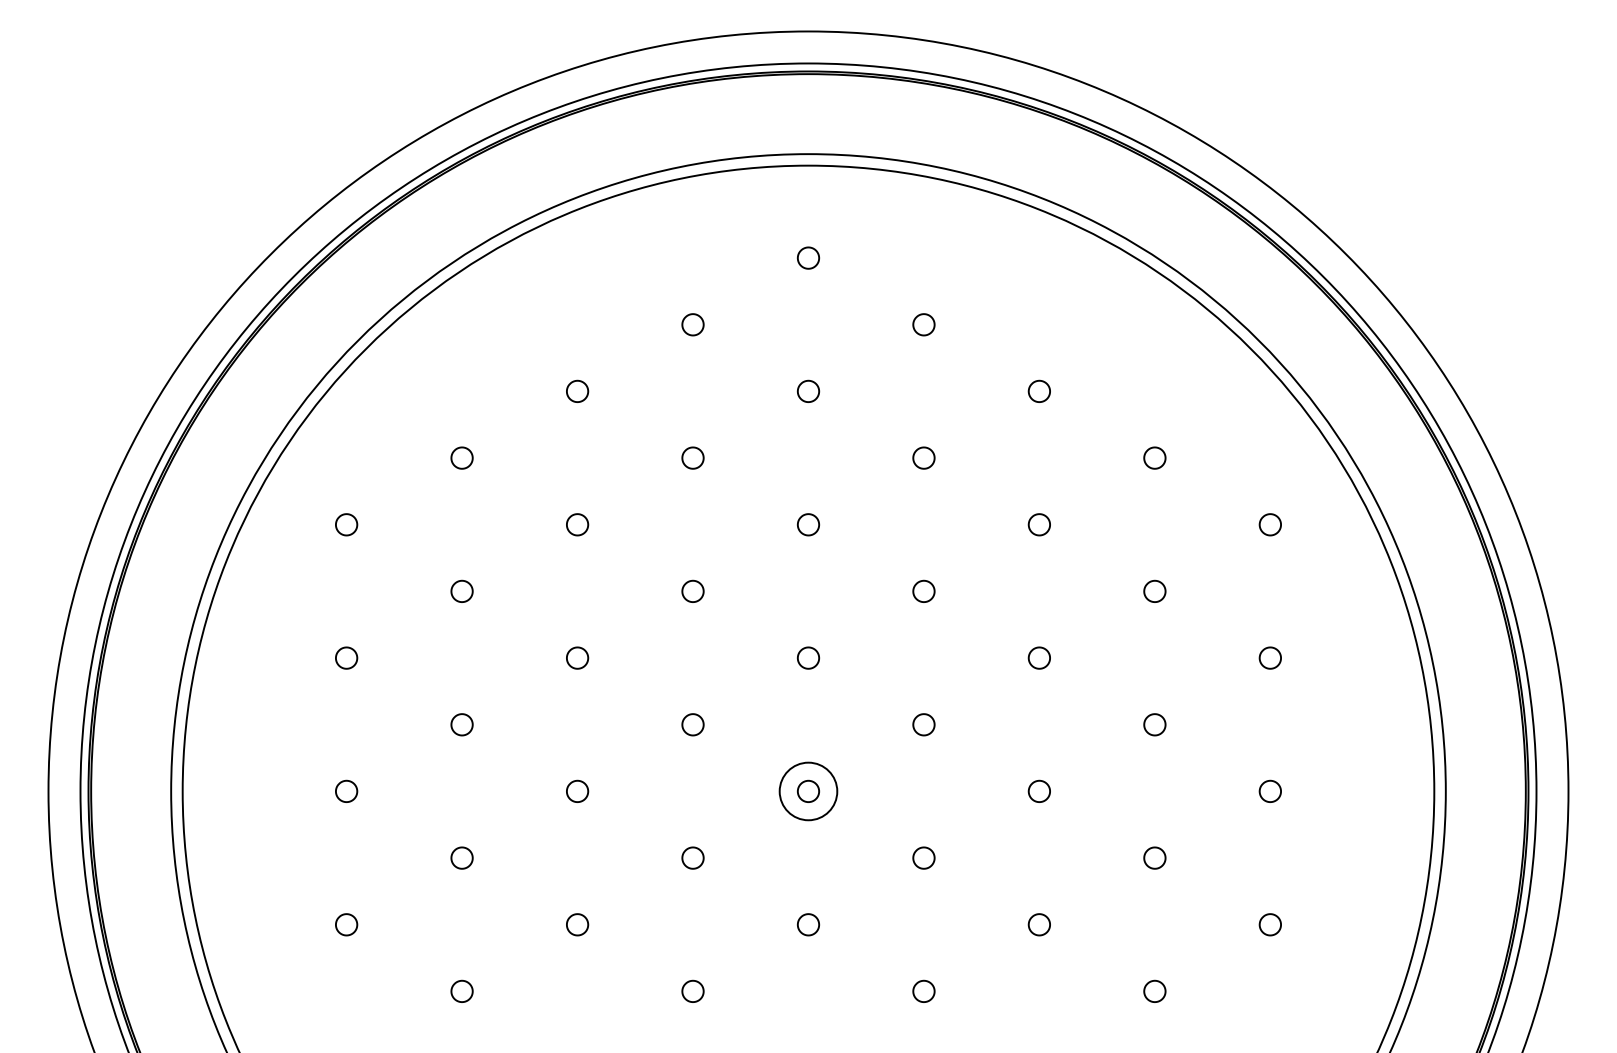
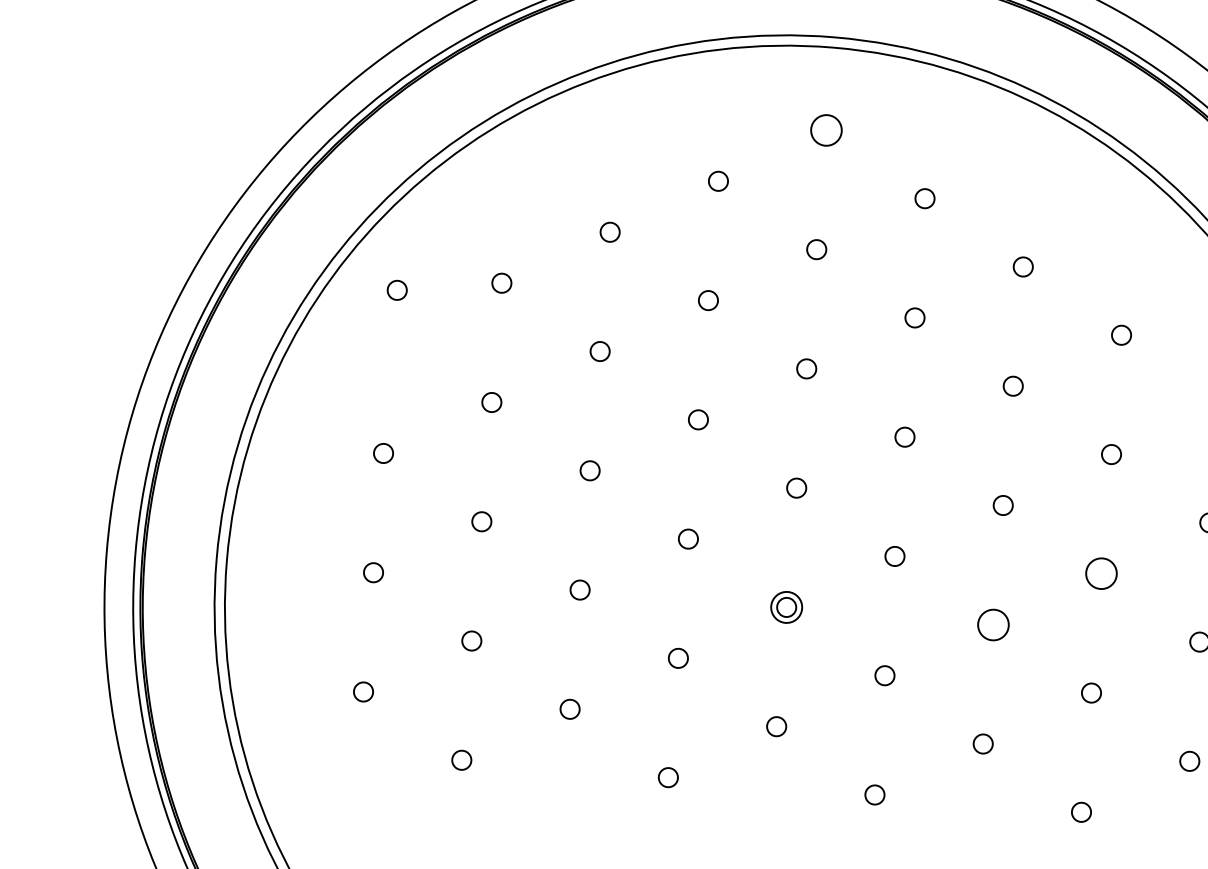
part: (808, 257) -> (826, 129), size x1.6
part: (346, 524) -> (397, 290), moved
part: (1154, 724) -> (1101, 573), size x1.6
part: (1038, 790) -> (992, 623), size x1.6
circle: (808, 791) -> (786, 607), size x0.6

